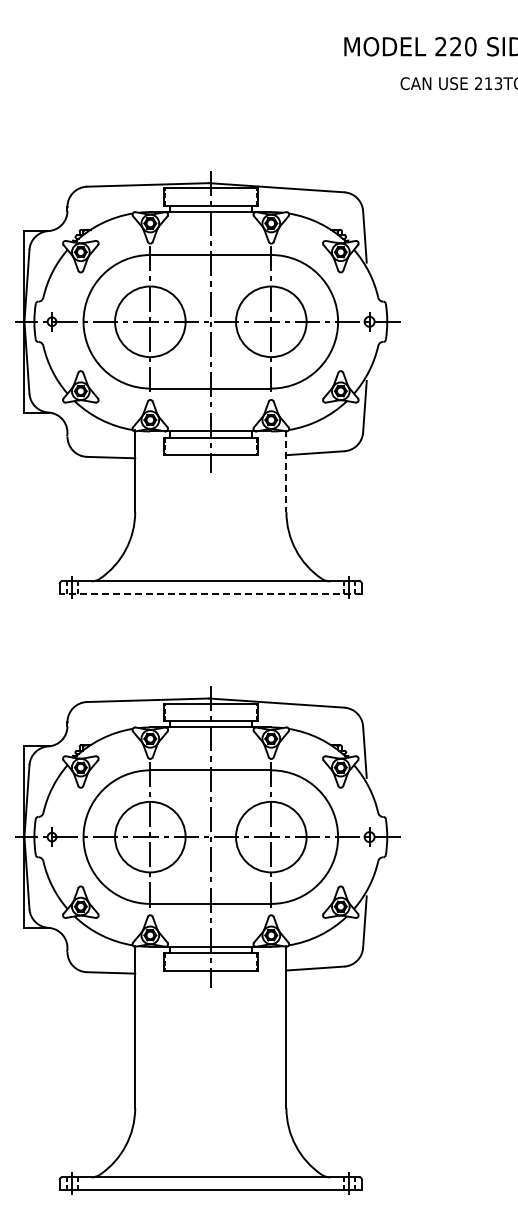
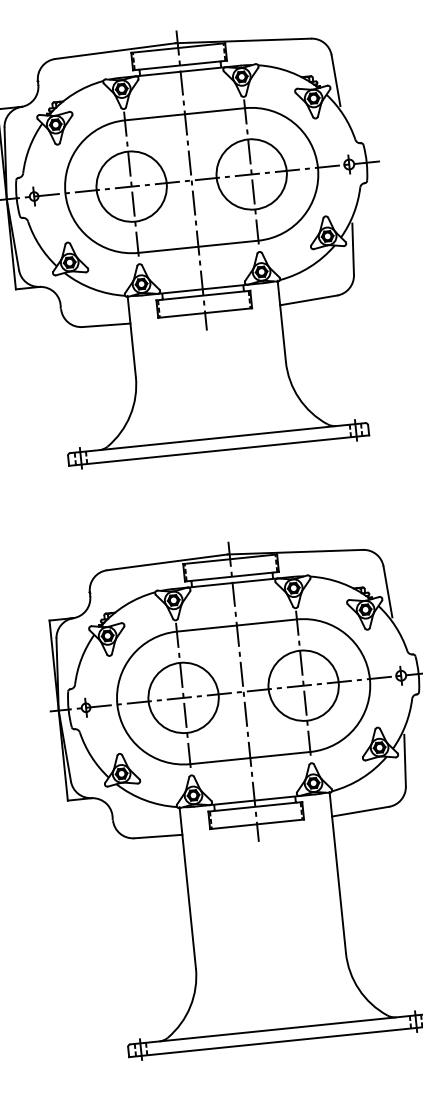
line: (286, 471) -> (281, 321), dashed -> solid
line: (210, 594) -> (218, 451), dashed -> solid

